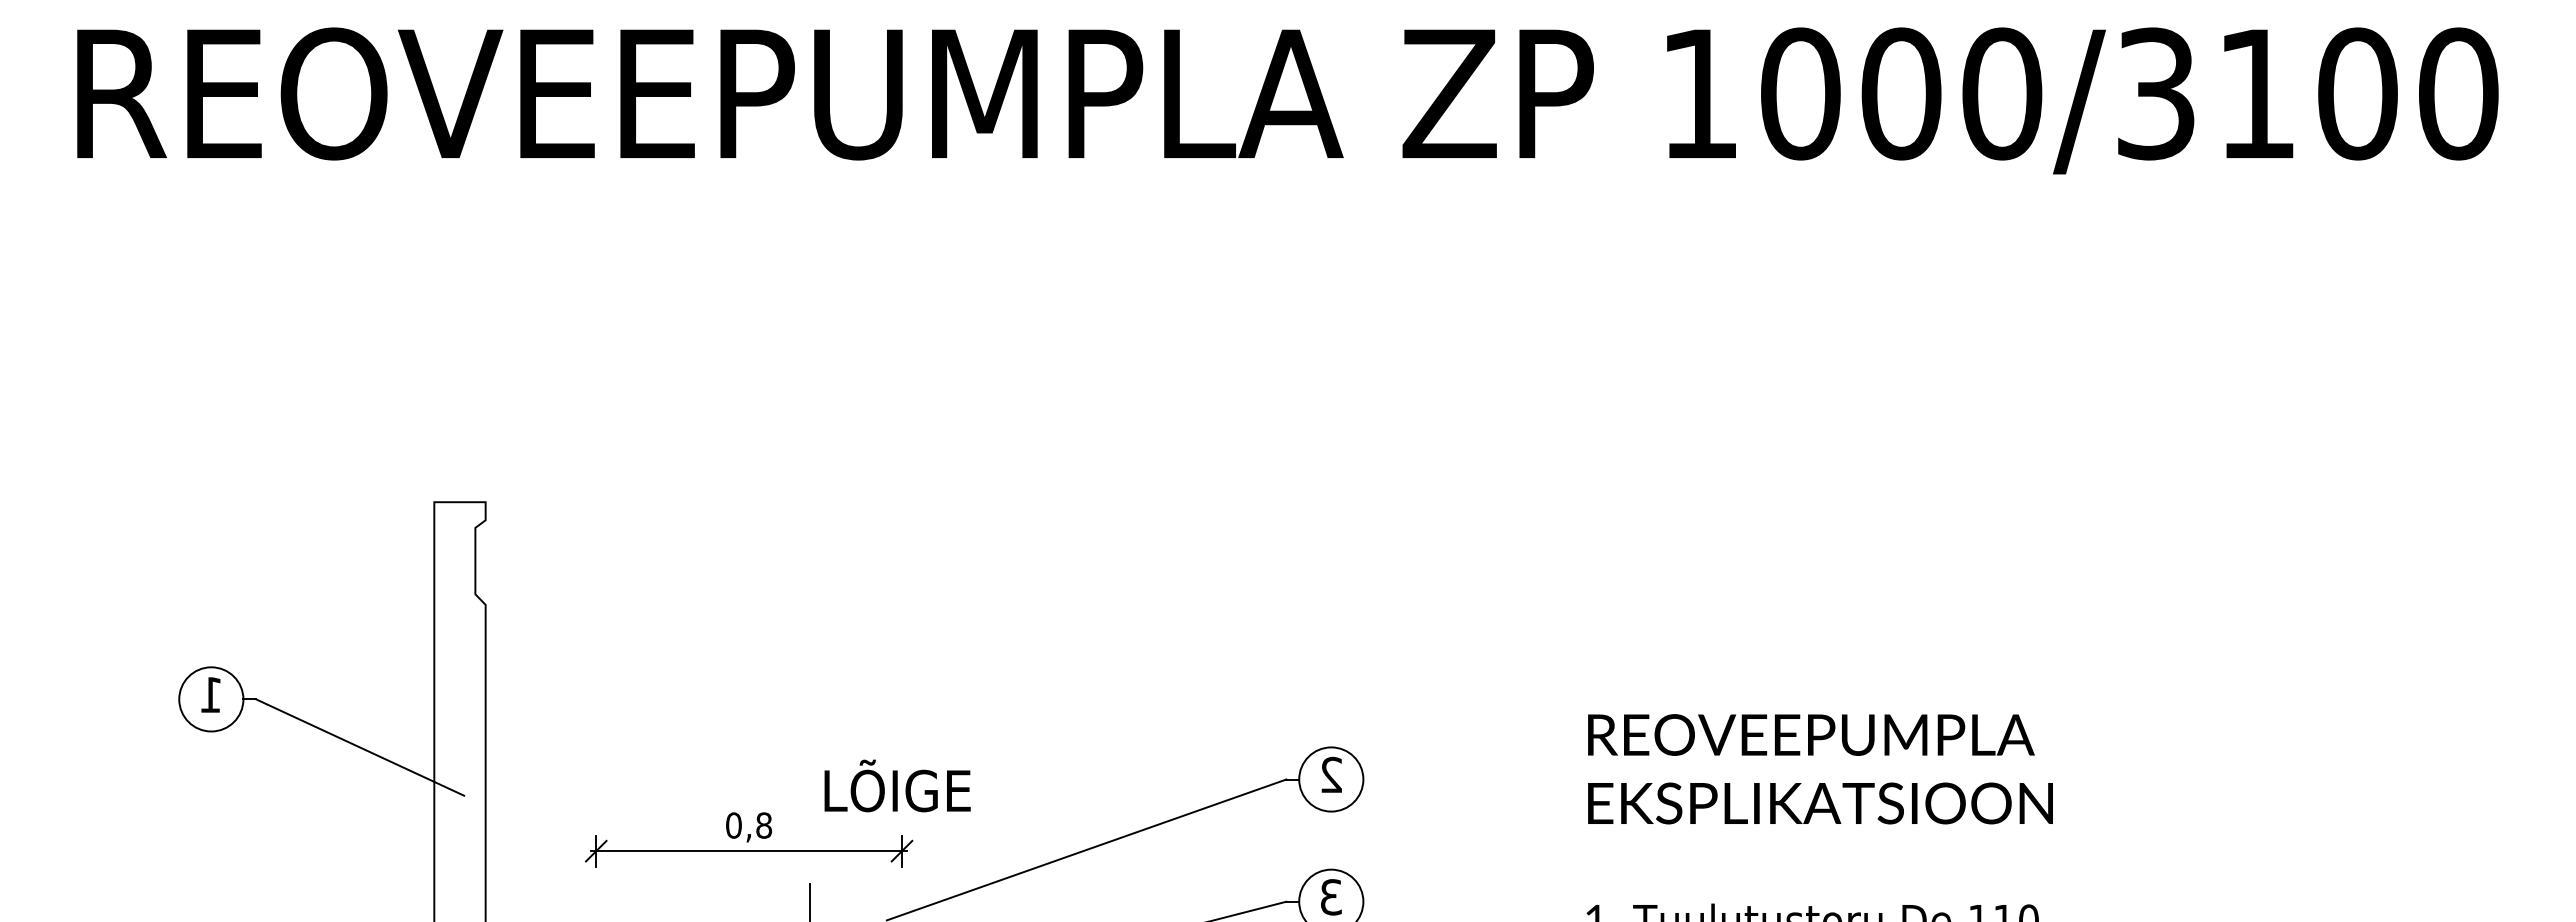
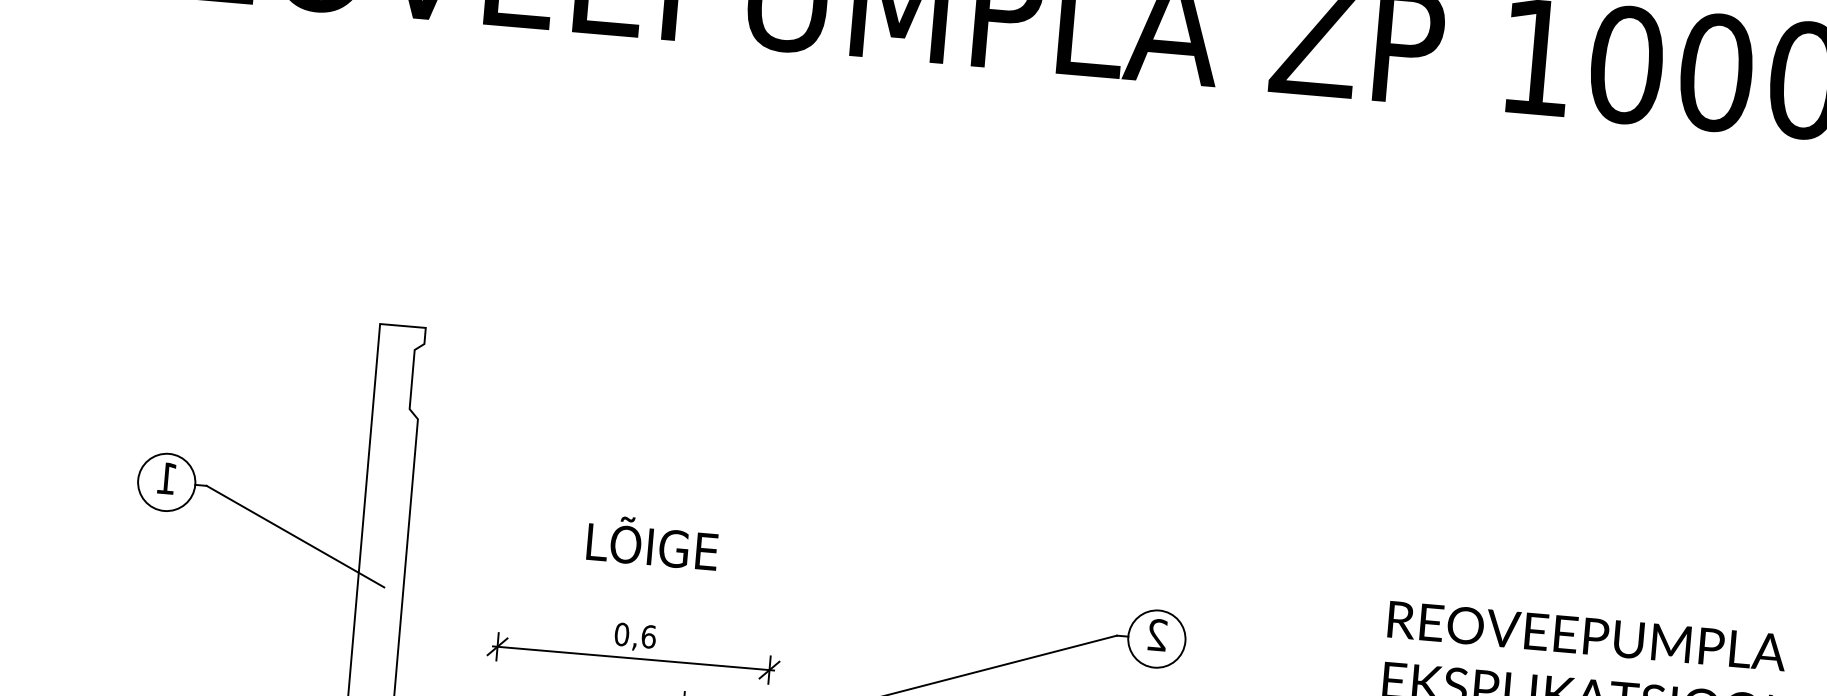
text: (897, 785) -> (652, 542), moved
text: (764, 825) -> (649, 636), 0,8 -> 0,6

